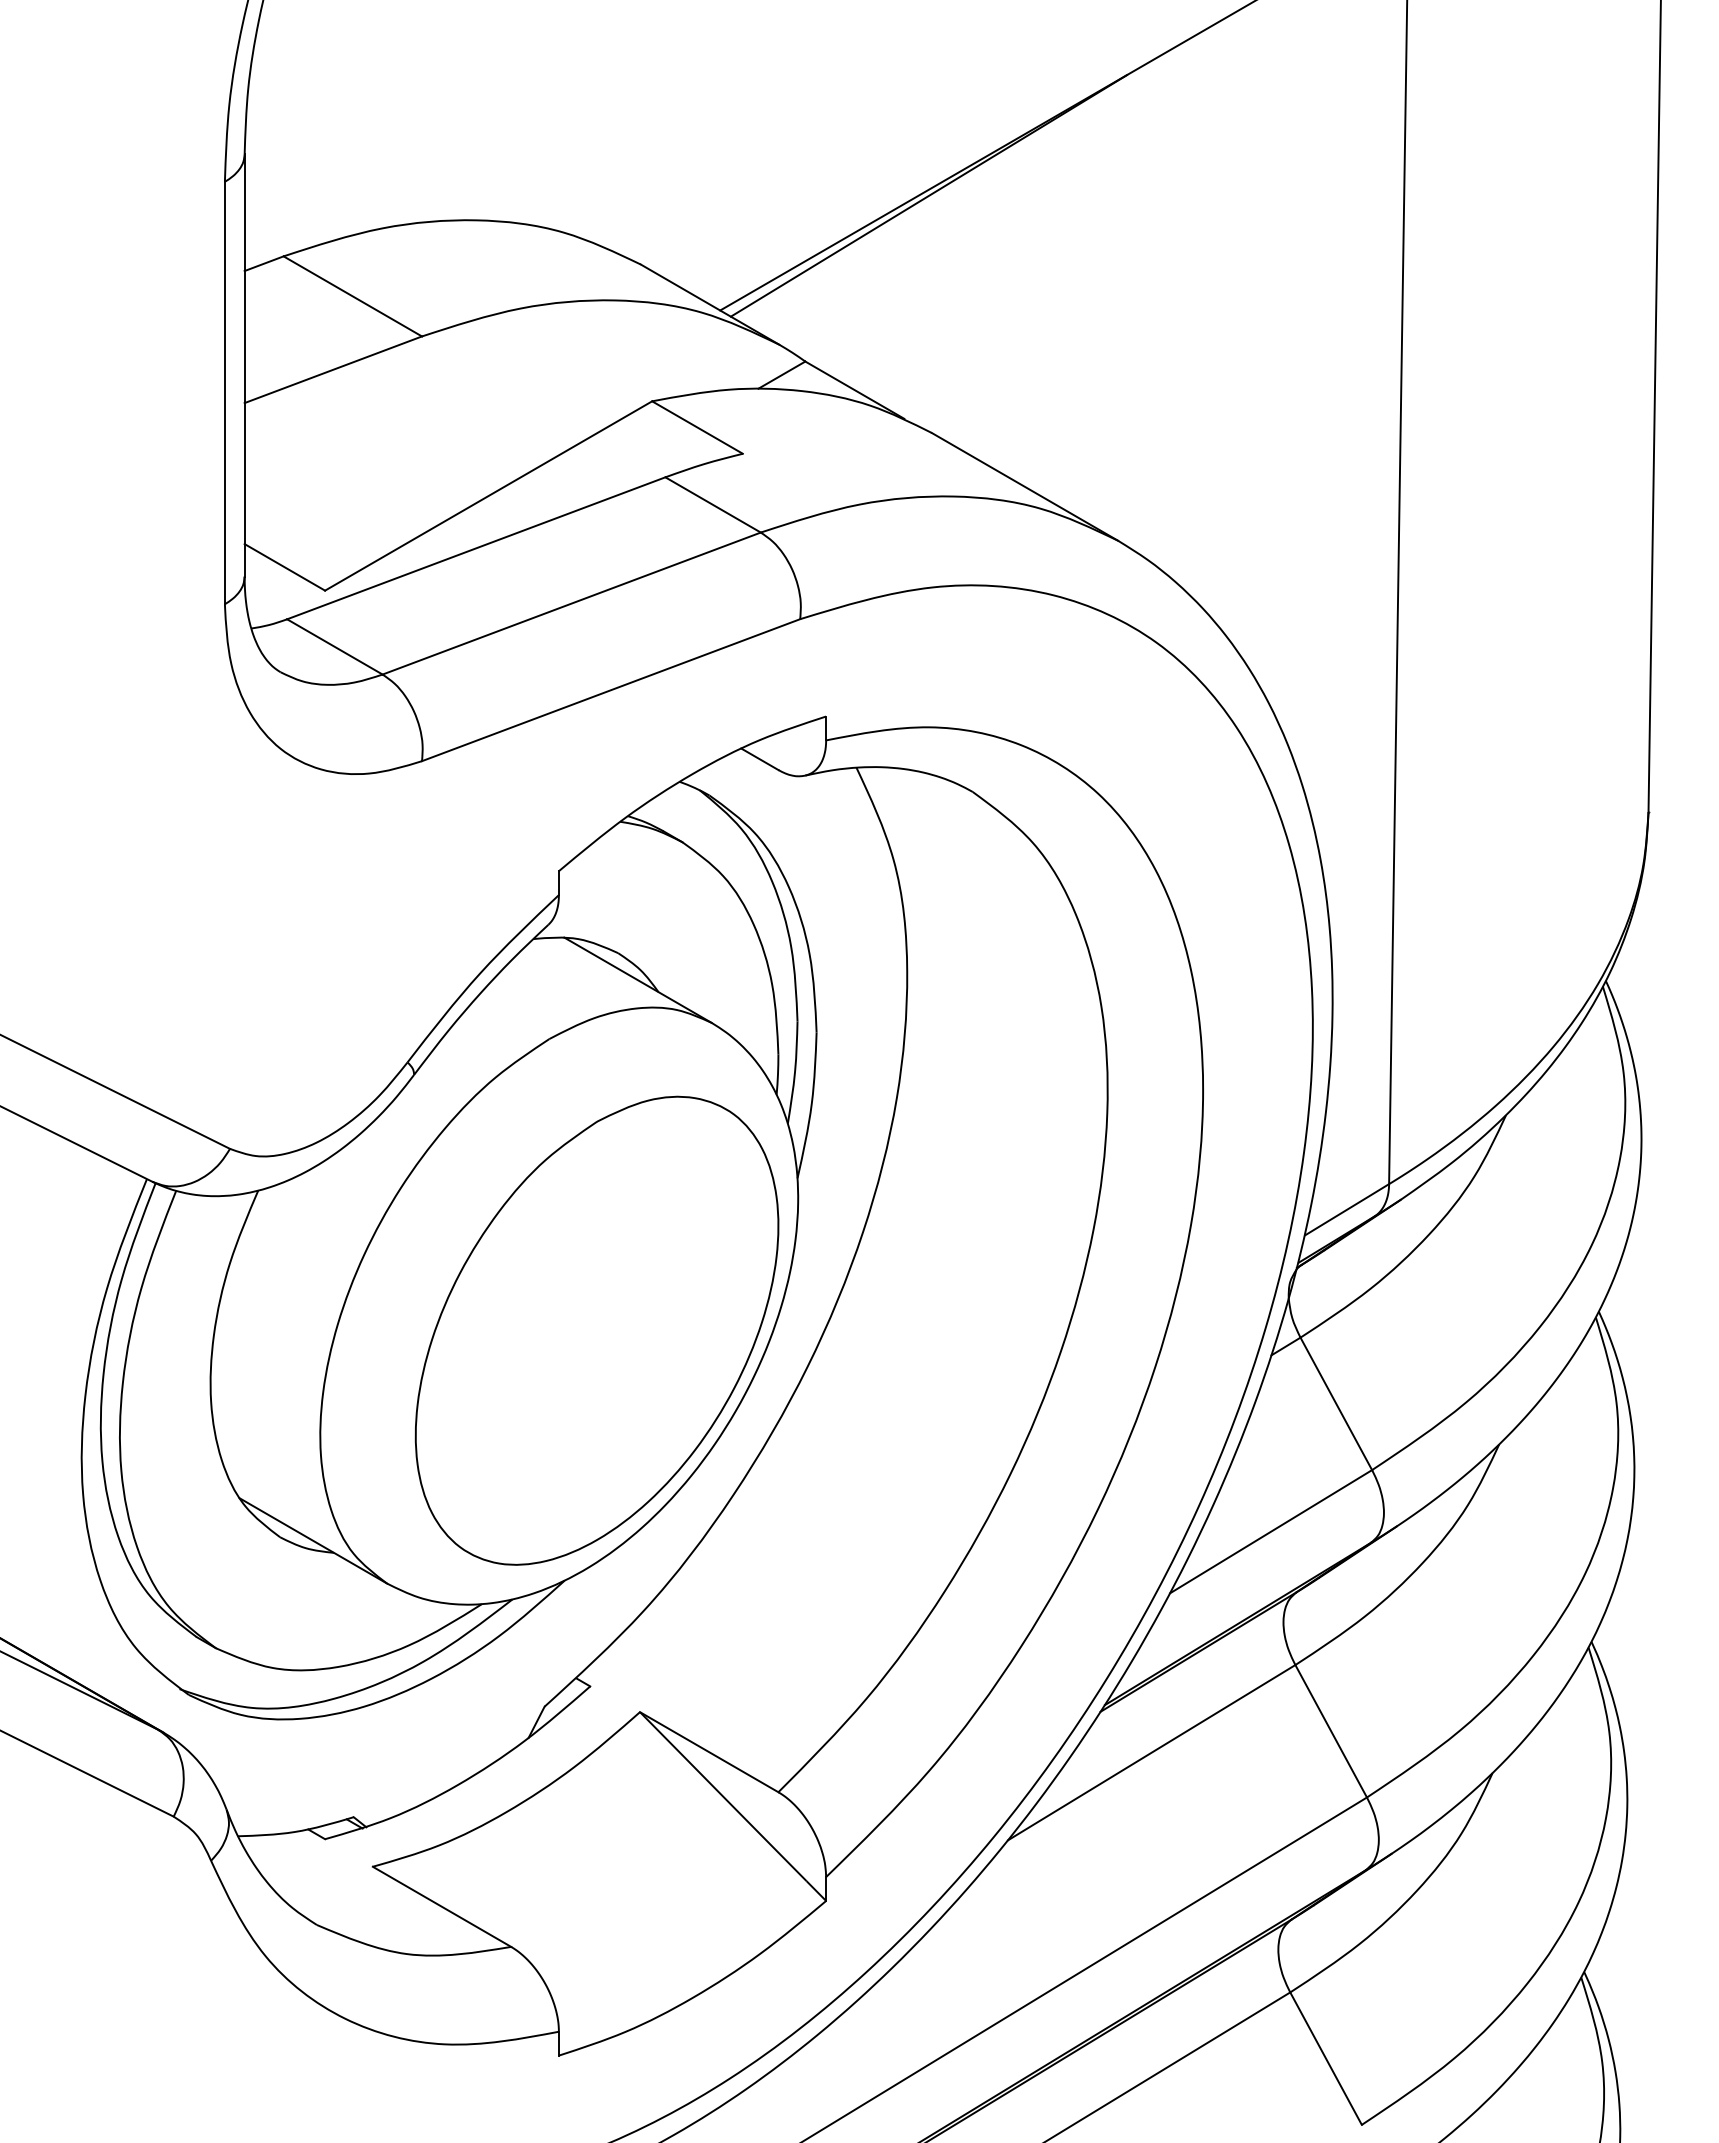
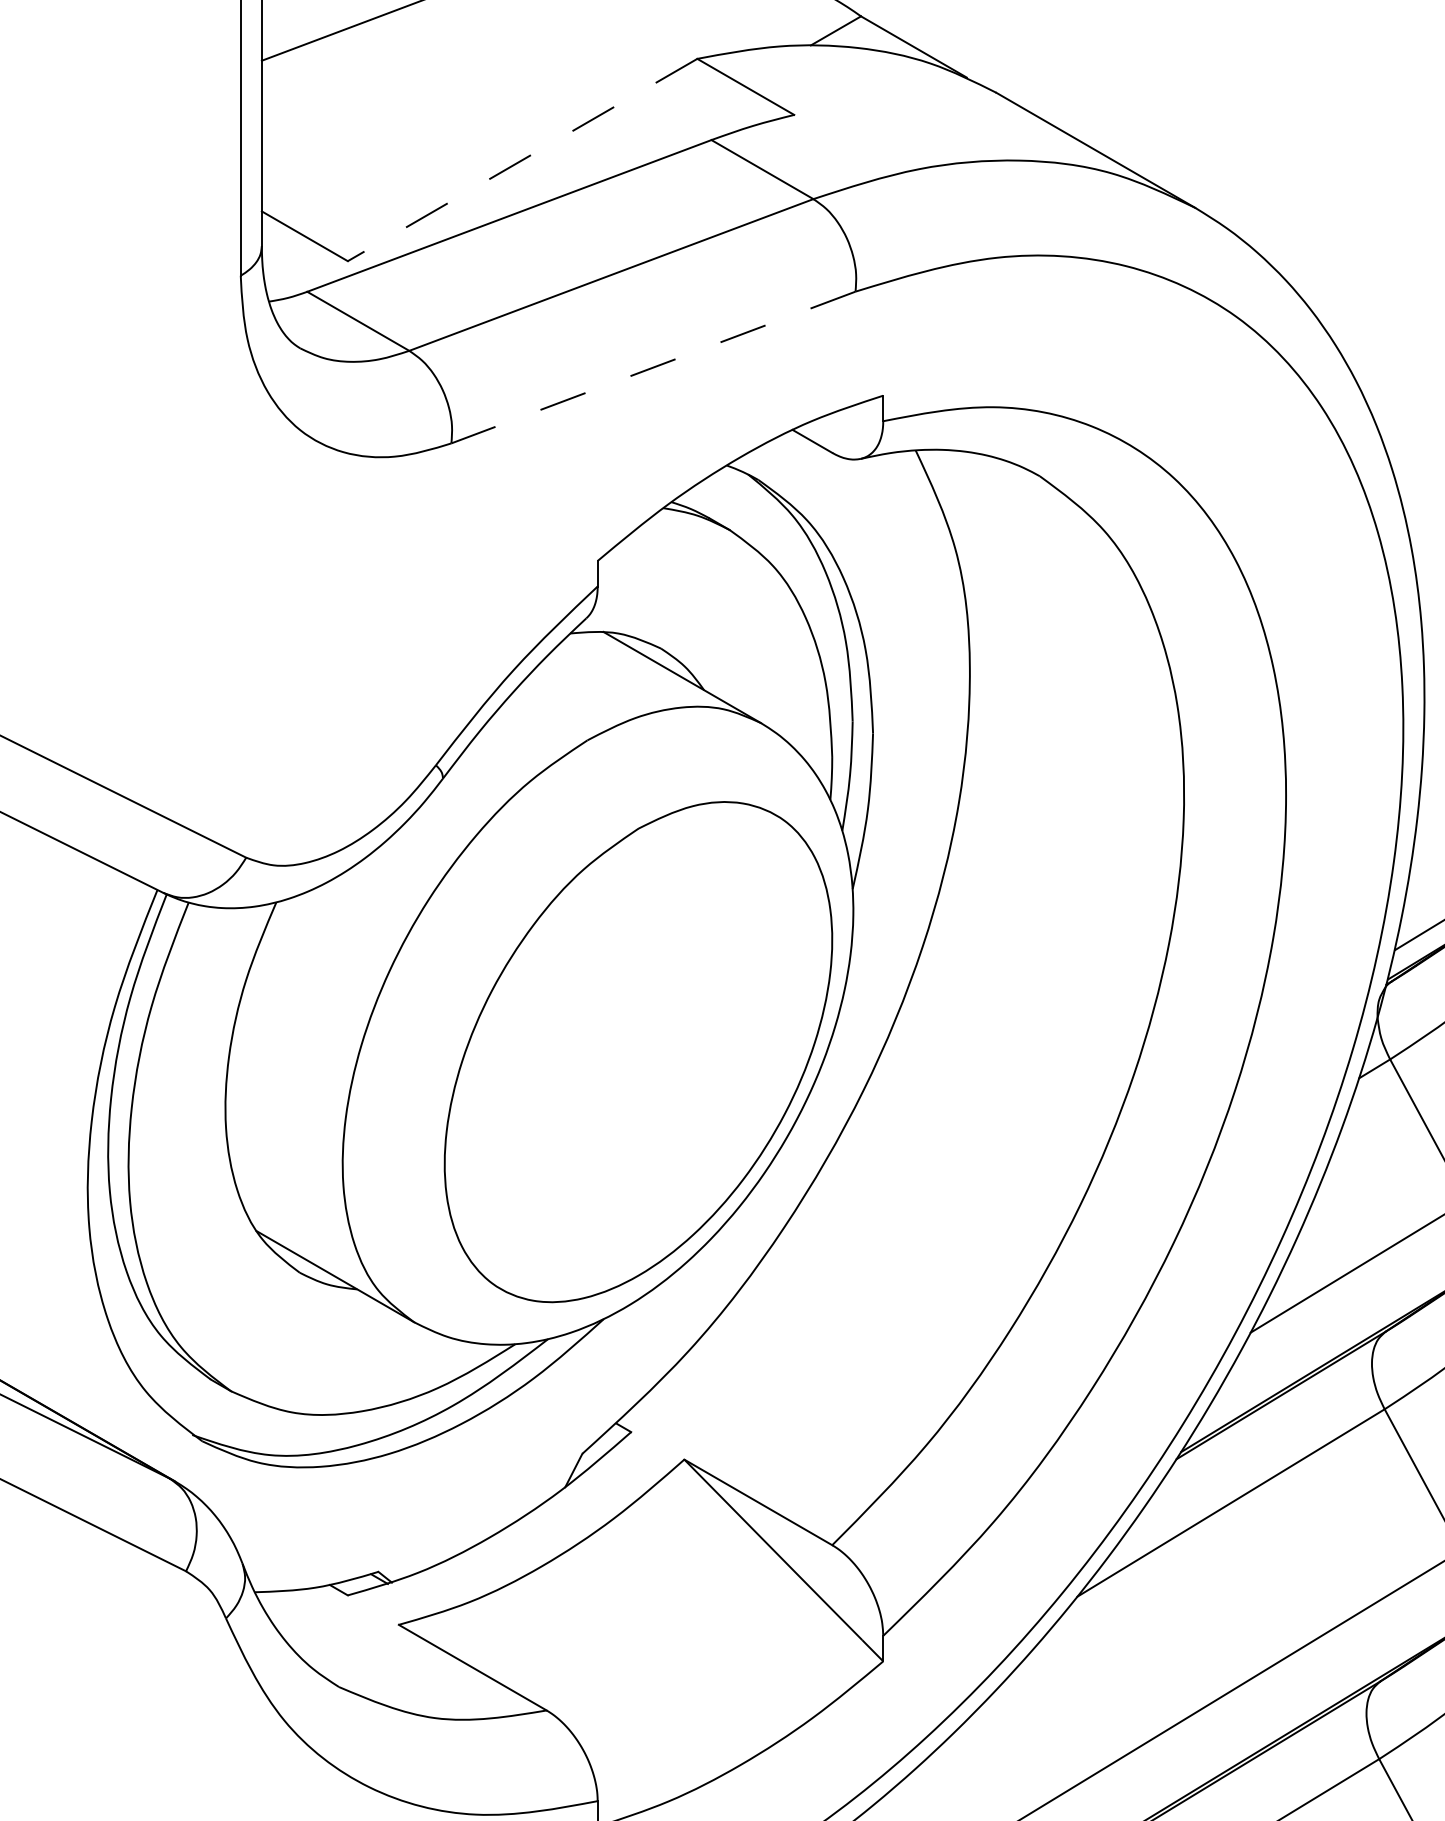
line: (488, 495) -> (522, 159), solid -> dashed
line: (611, 690) -> (653, 367), solid -> dashed

